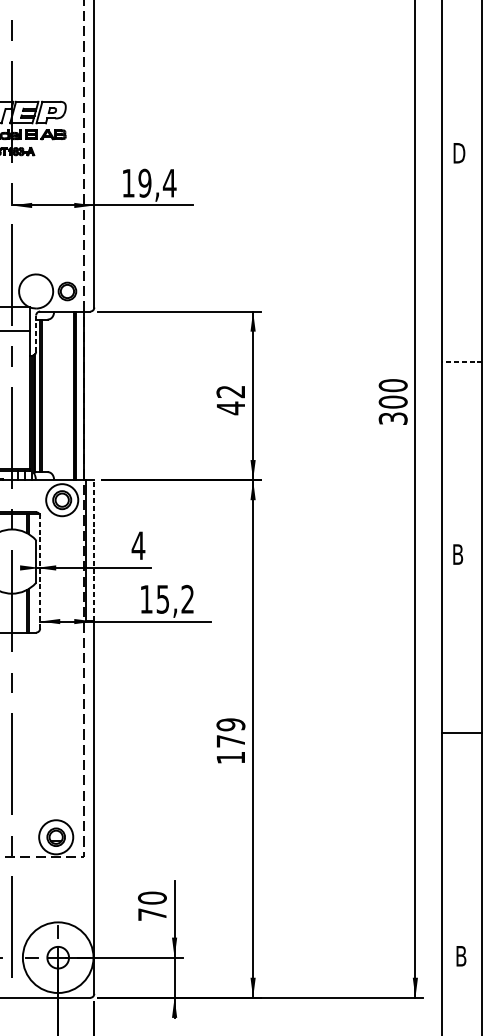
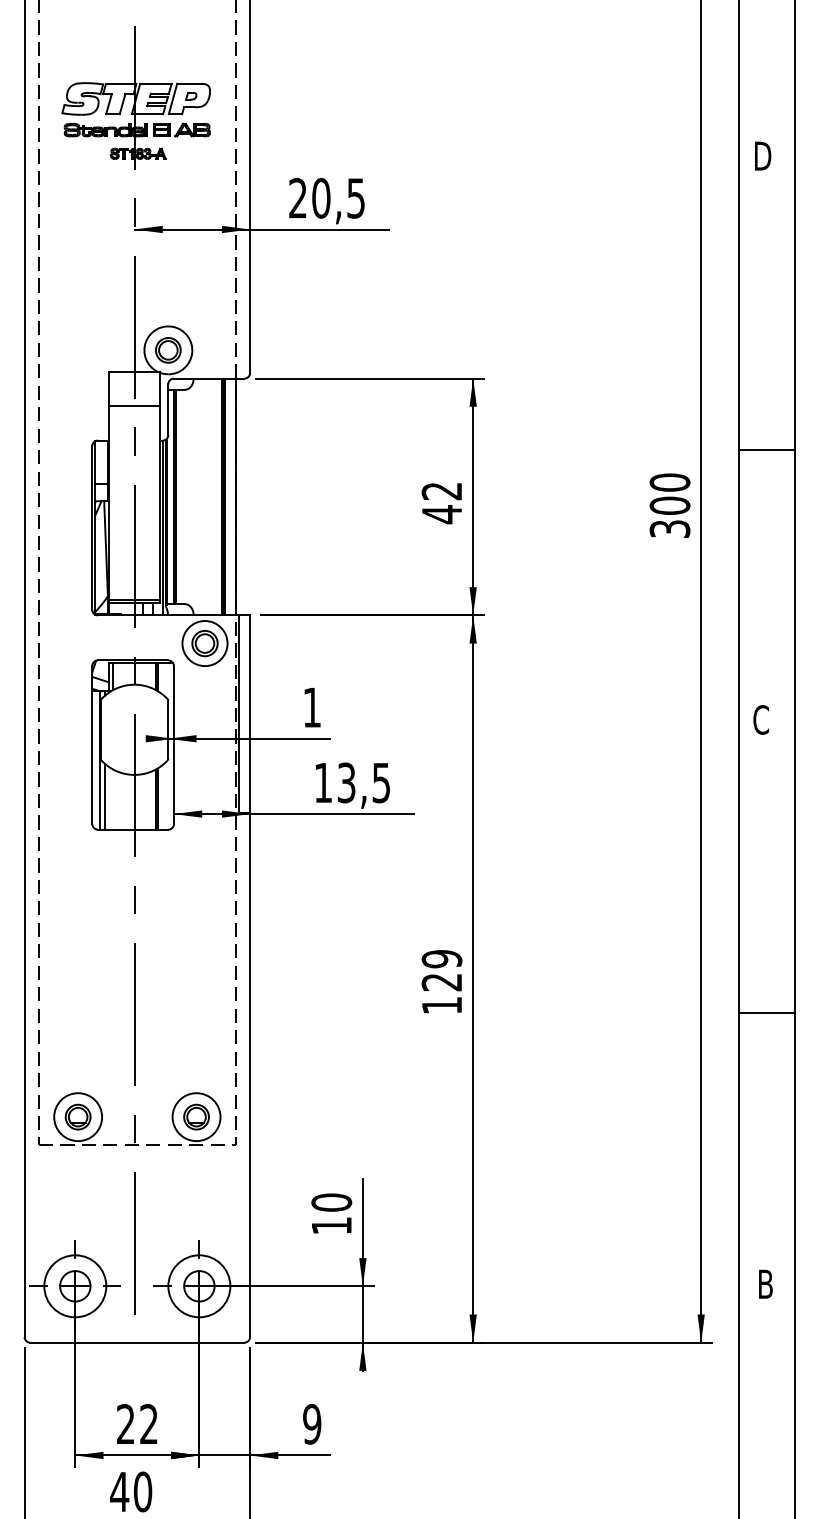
text: (149, 183) -> (327, 198), 19,4 -> 20,5
part: (67, 291) -> (168, 350), moved
line: (36, 333) -> (168, 409), dashed -> solid
line: (461, 362) -> (766, 449), dashed -> solid
text: (138, 545) -> (311, 707), 4 -> 1
line: (94, 550) -> (250, 714), dashed -> solid
text: (457, 554) -> (760, 719), B -> C
line: (40, 572) -> (174, 745), dashed -> solid
text: (175, 599) -> (363, 782), 15,2 -> 13,5
line: (462, 732) -> (767, 1013), moved
text: (230, 741) -> (441, 982), 179 -> 129
text: (152, 914) -> (331, 1225), 70 -> 10
circle: (58, 957) -> (199, 1286), size x0.62

